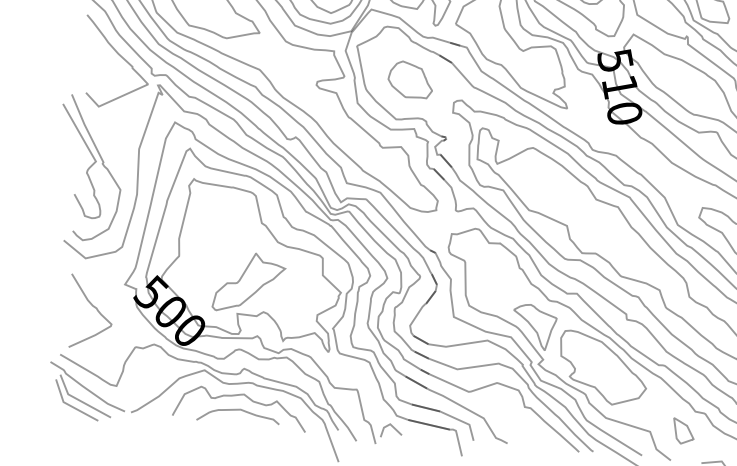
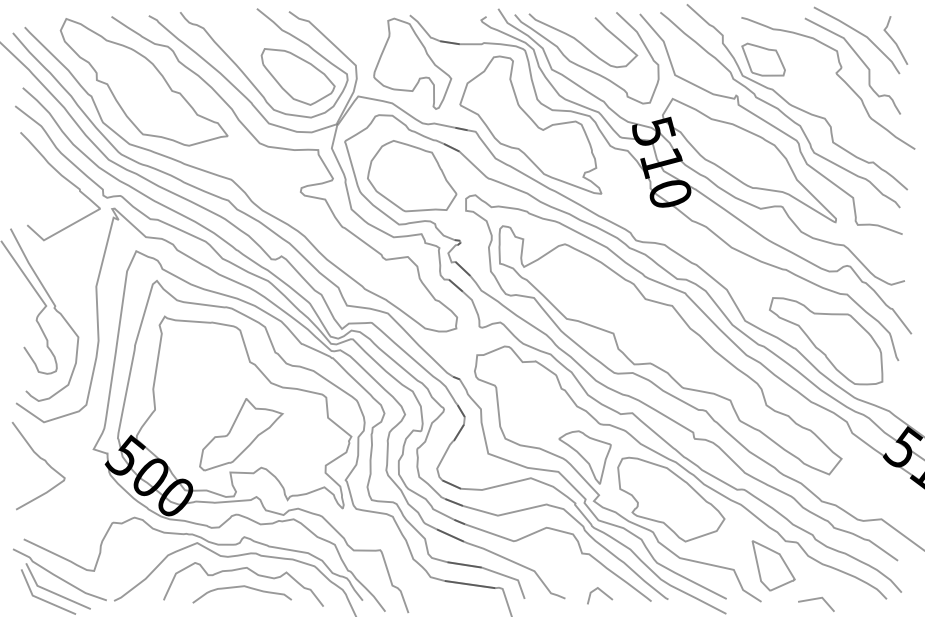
part: (410, 79) -> (412, 175), size x1.67
curve: (93, 307) -> (41, 459), moved
line: (392, 427) -> (600, 591), moved
part: (683, 431) -> (773, 565), size x1.67

